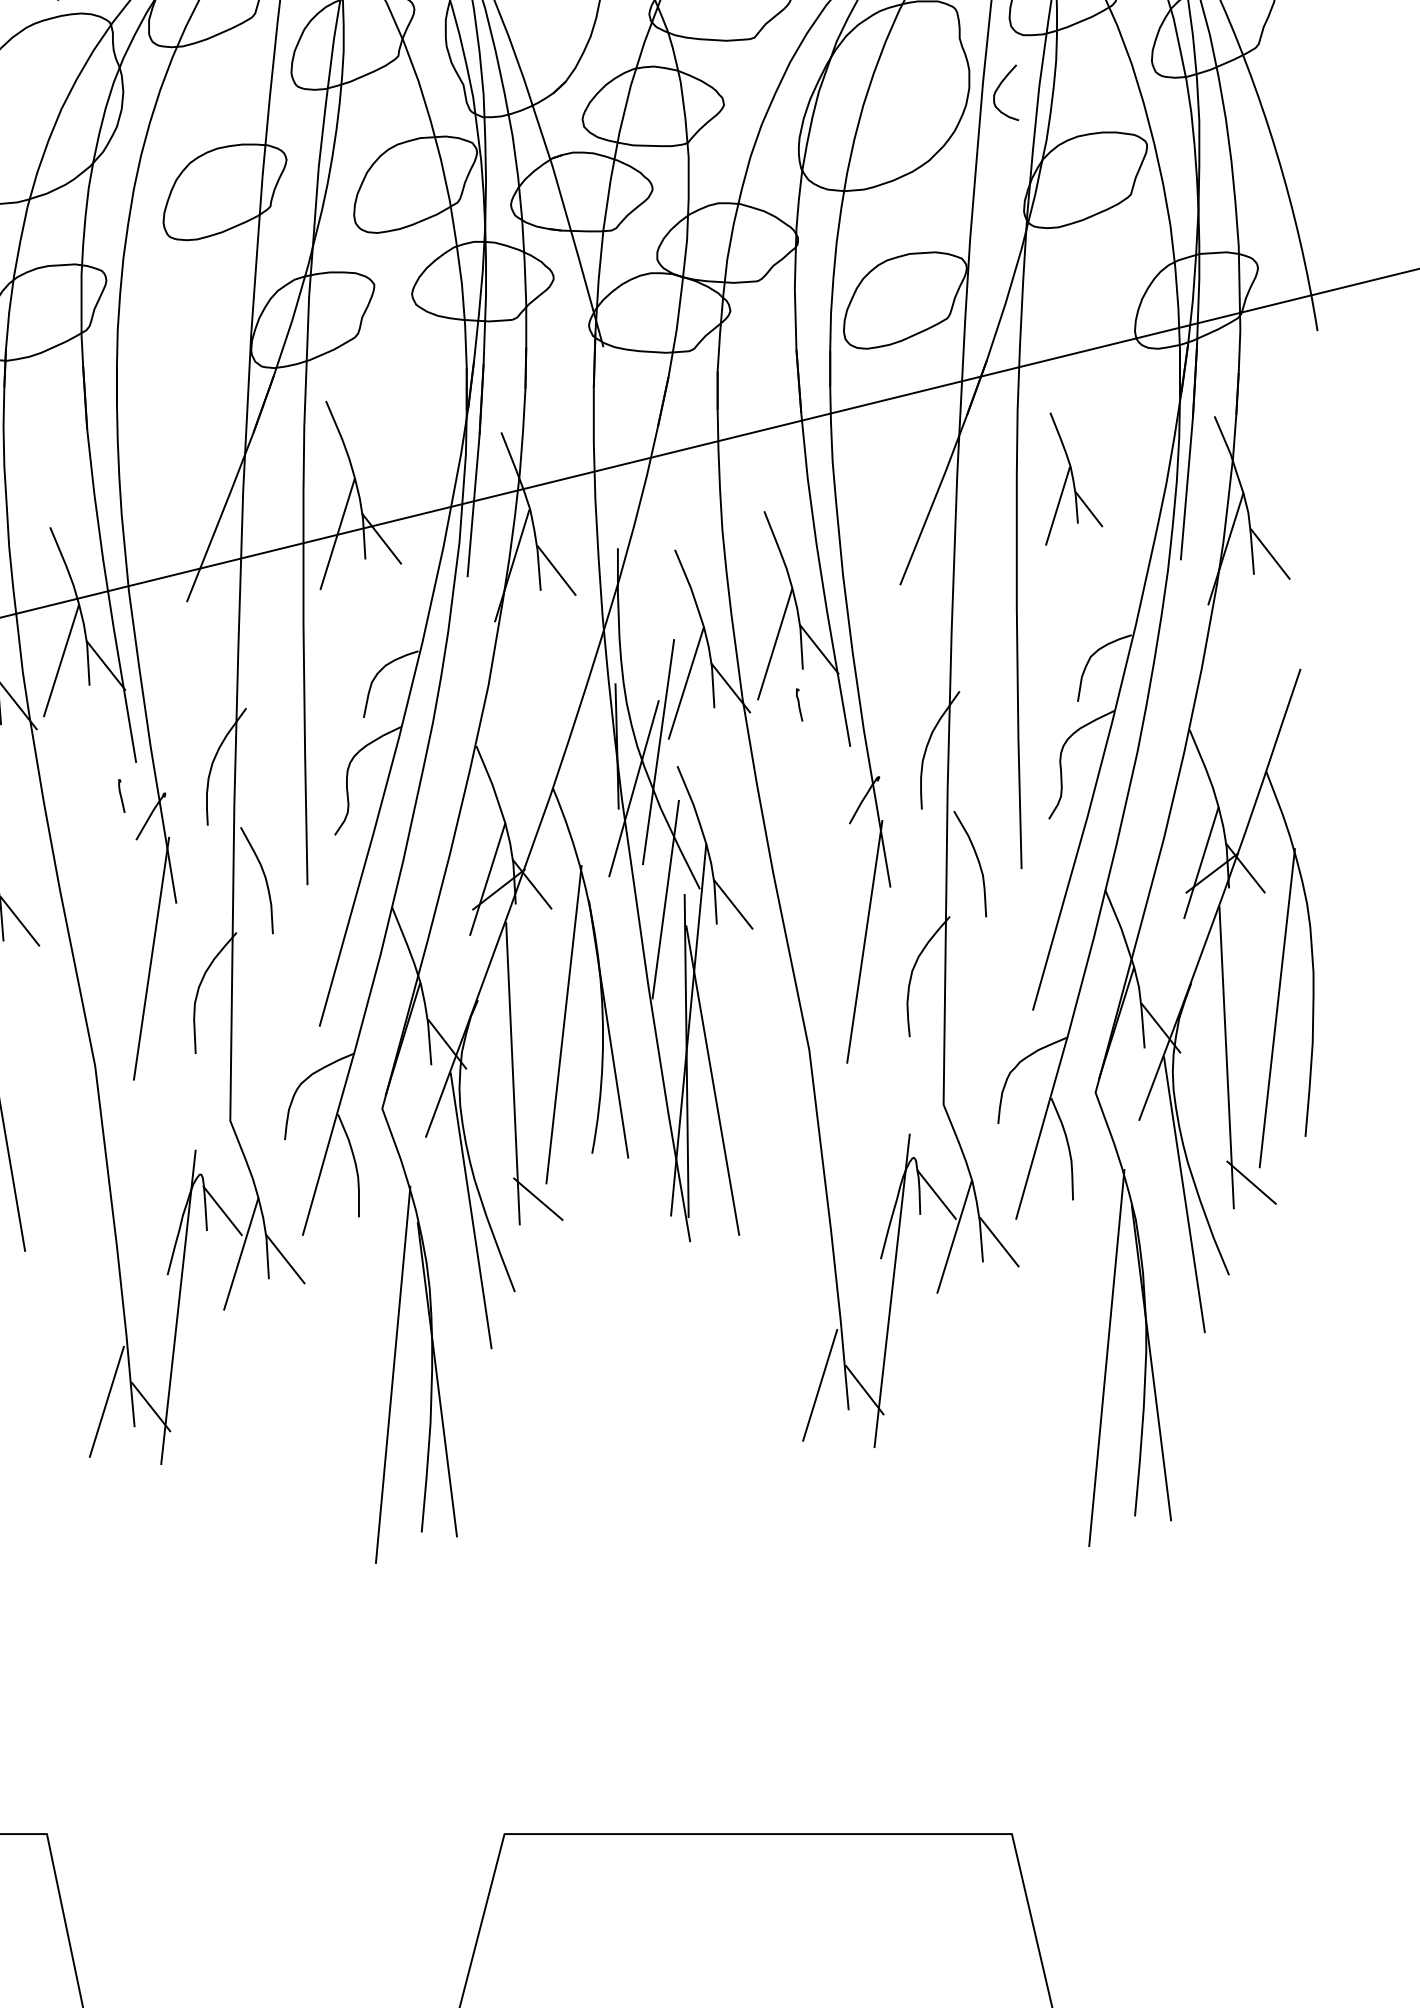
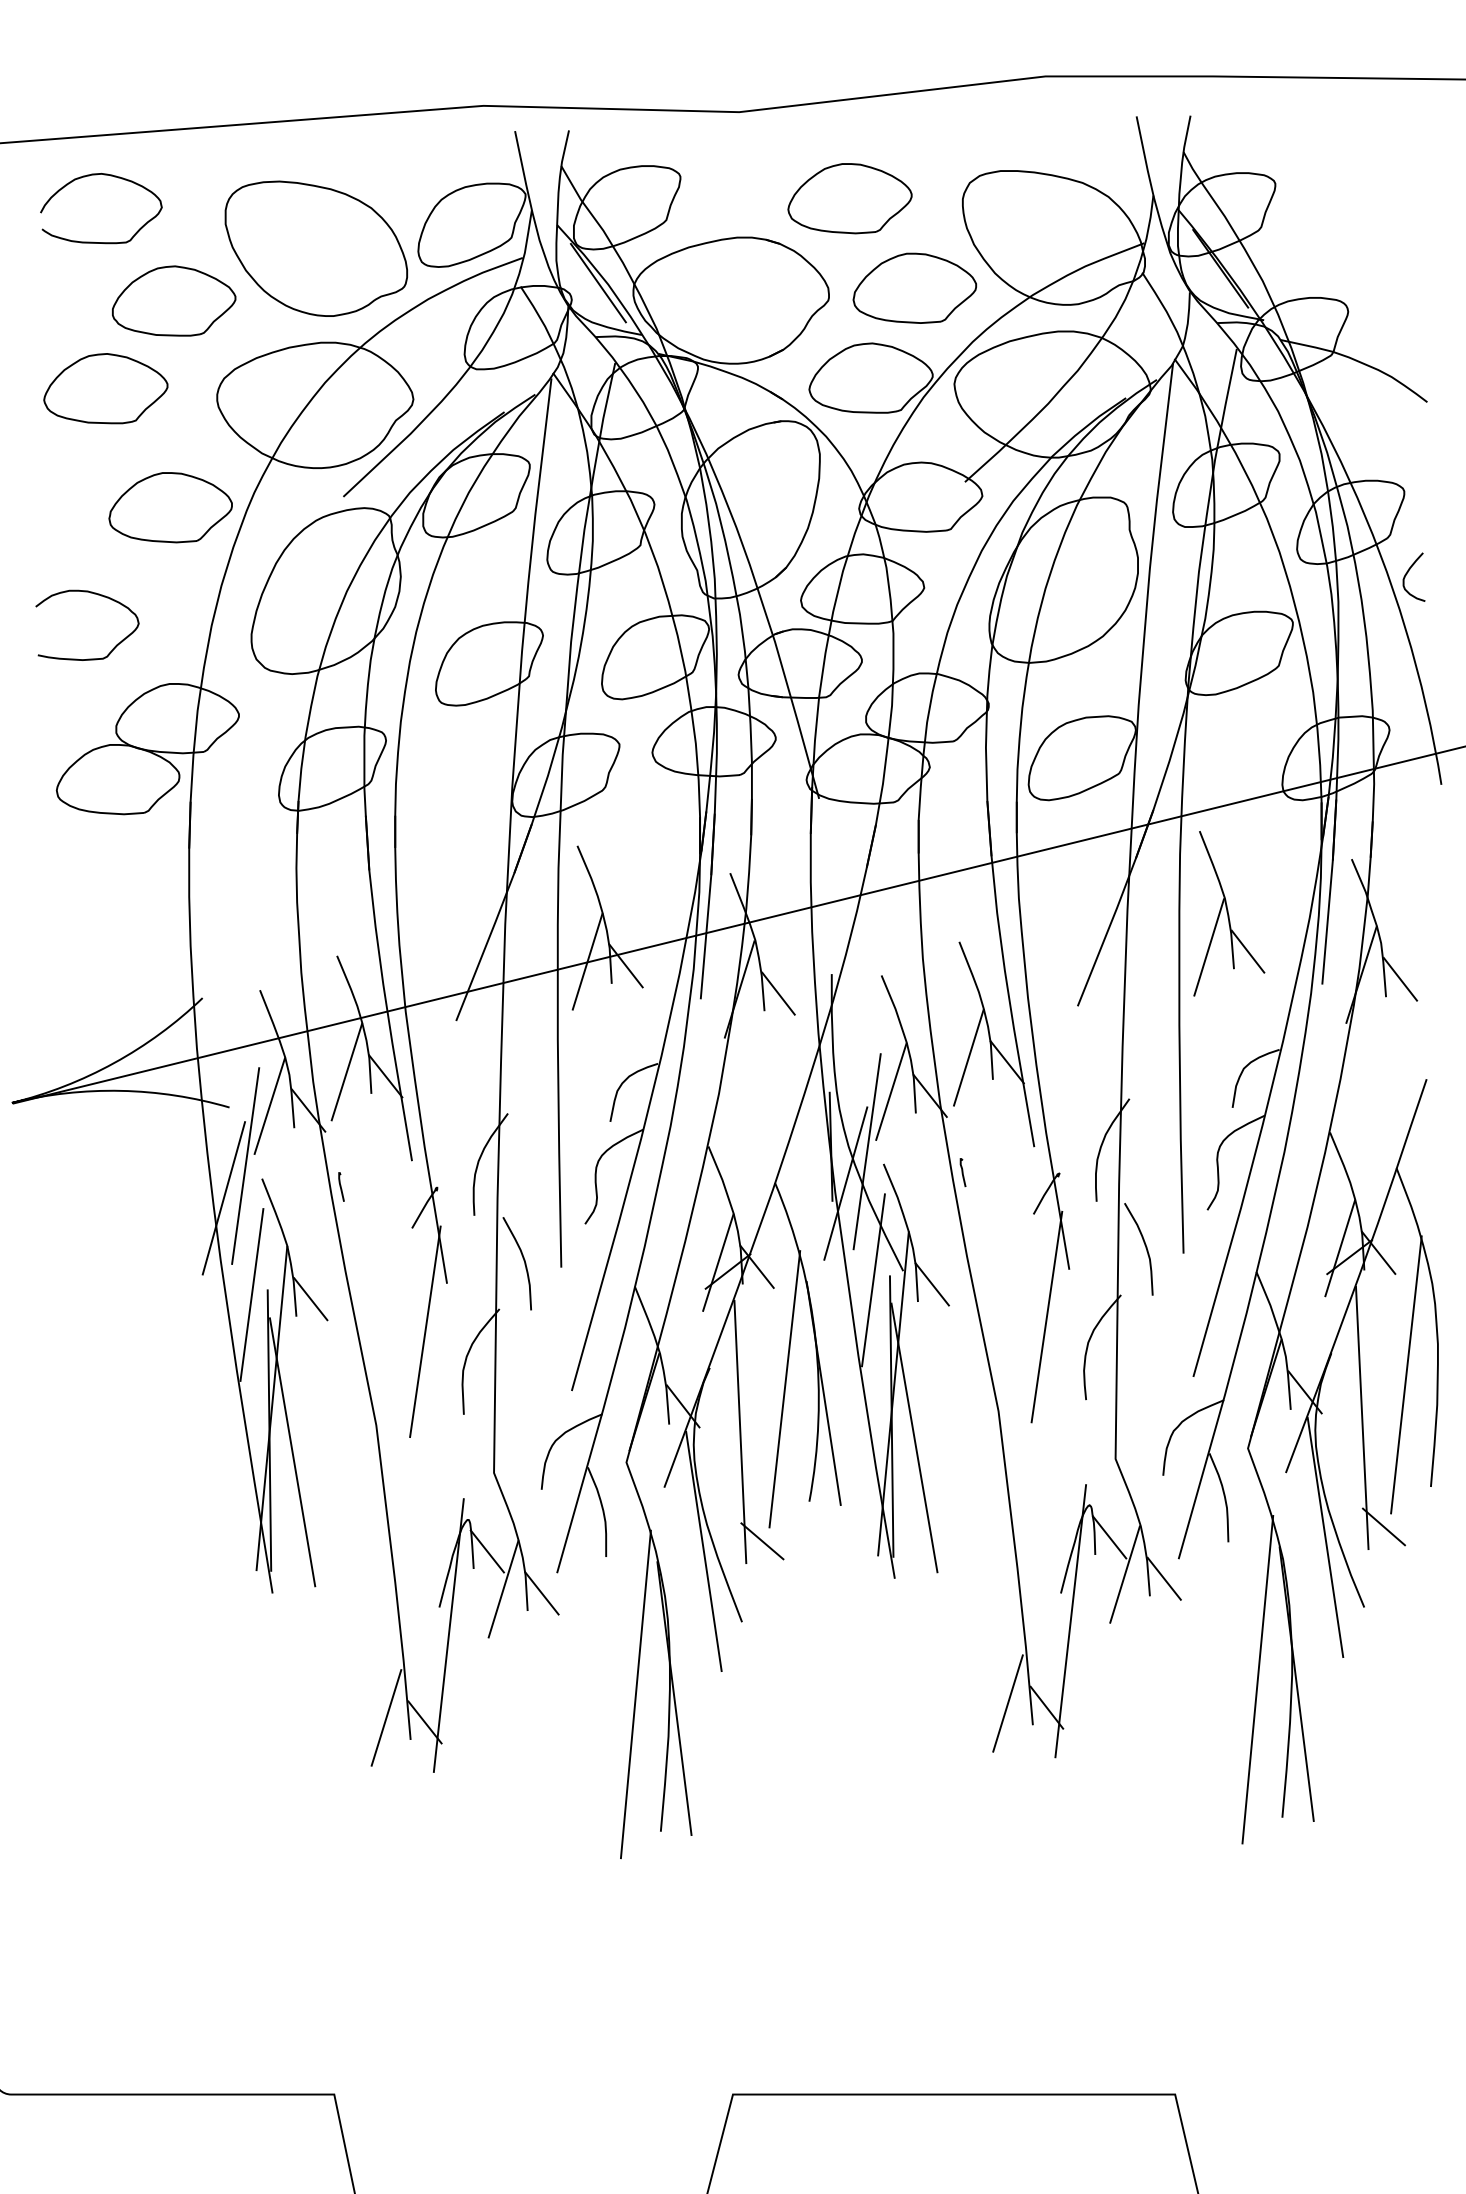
curve: (998, 89) -> (1407, 574), moved
part: (1074, 478) -> (1229, 913), size x1.43
part: (798, 704) -> (962, 1172), moved
curve: (121, 795) -> (341, 1186), moved

